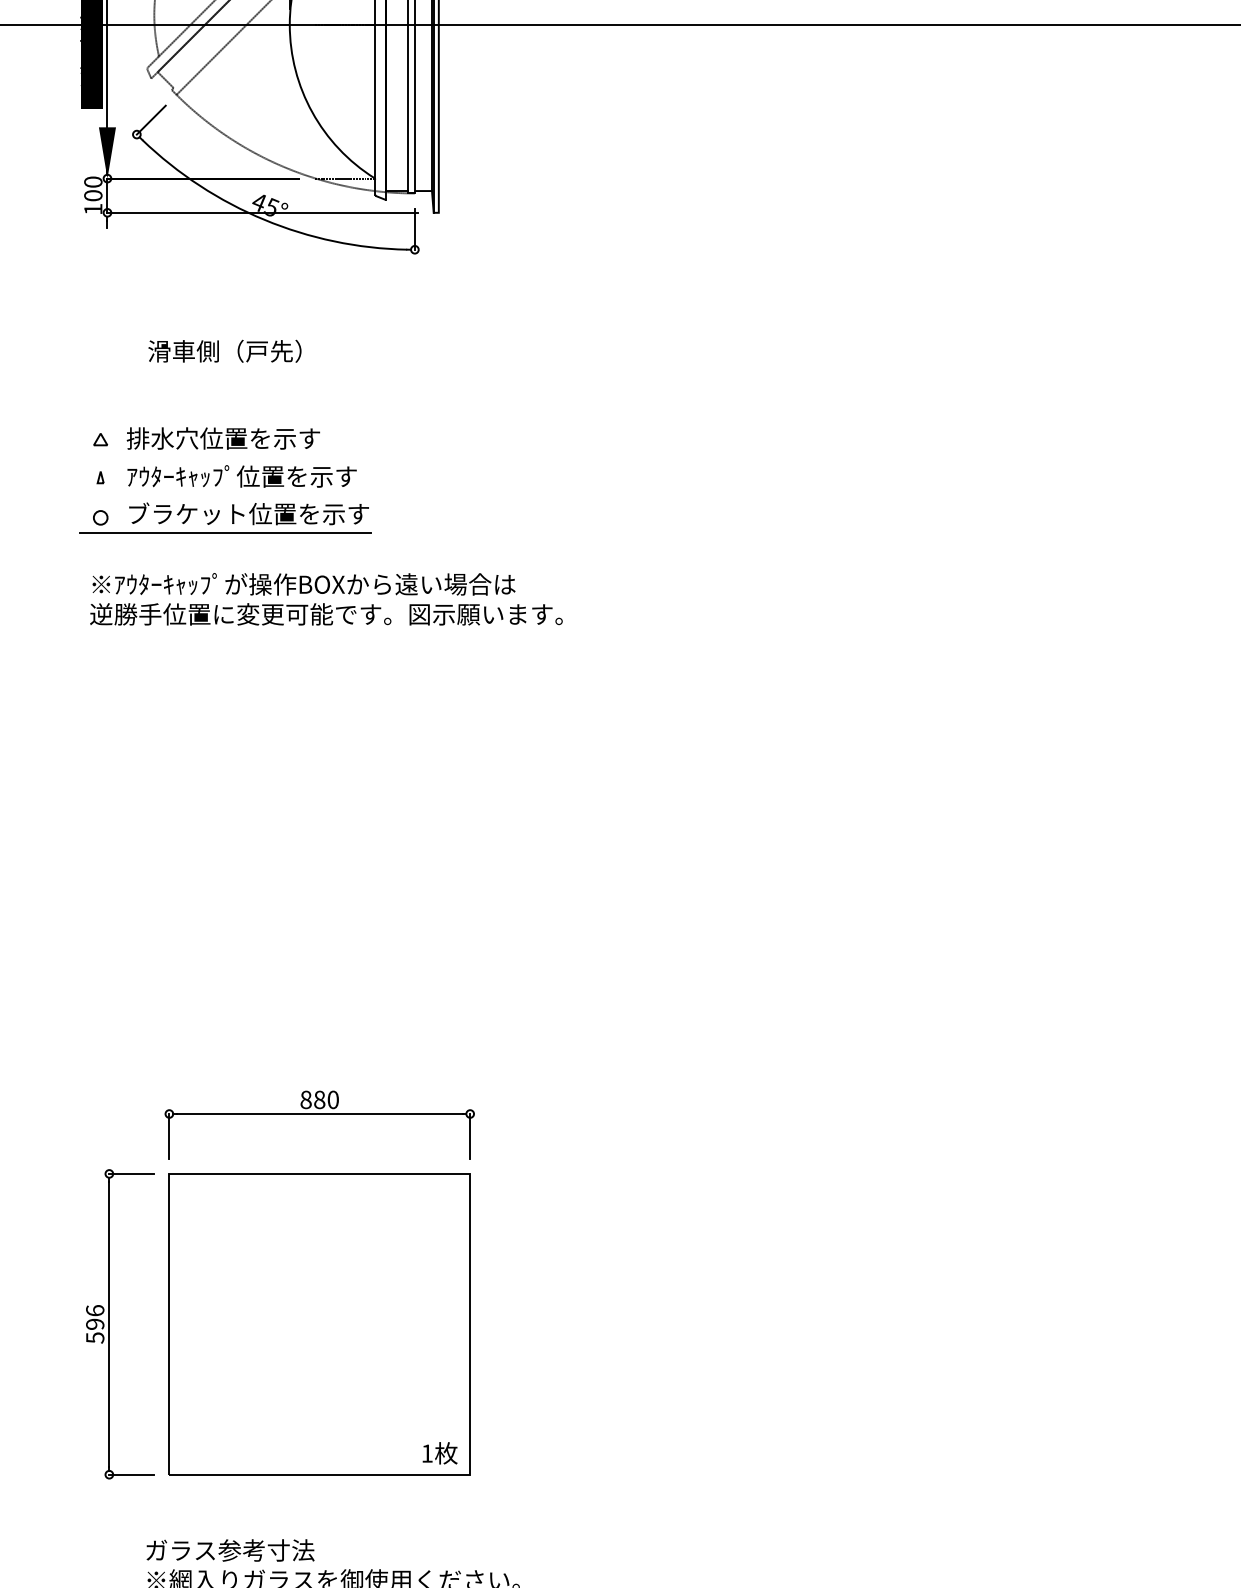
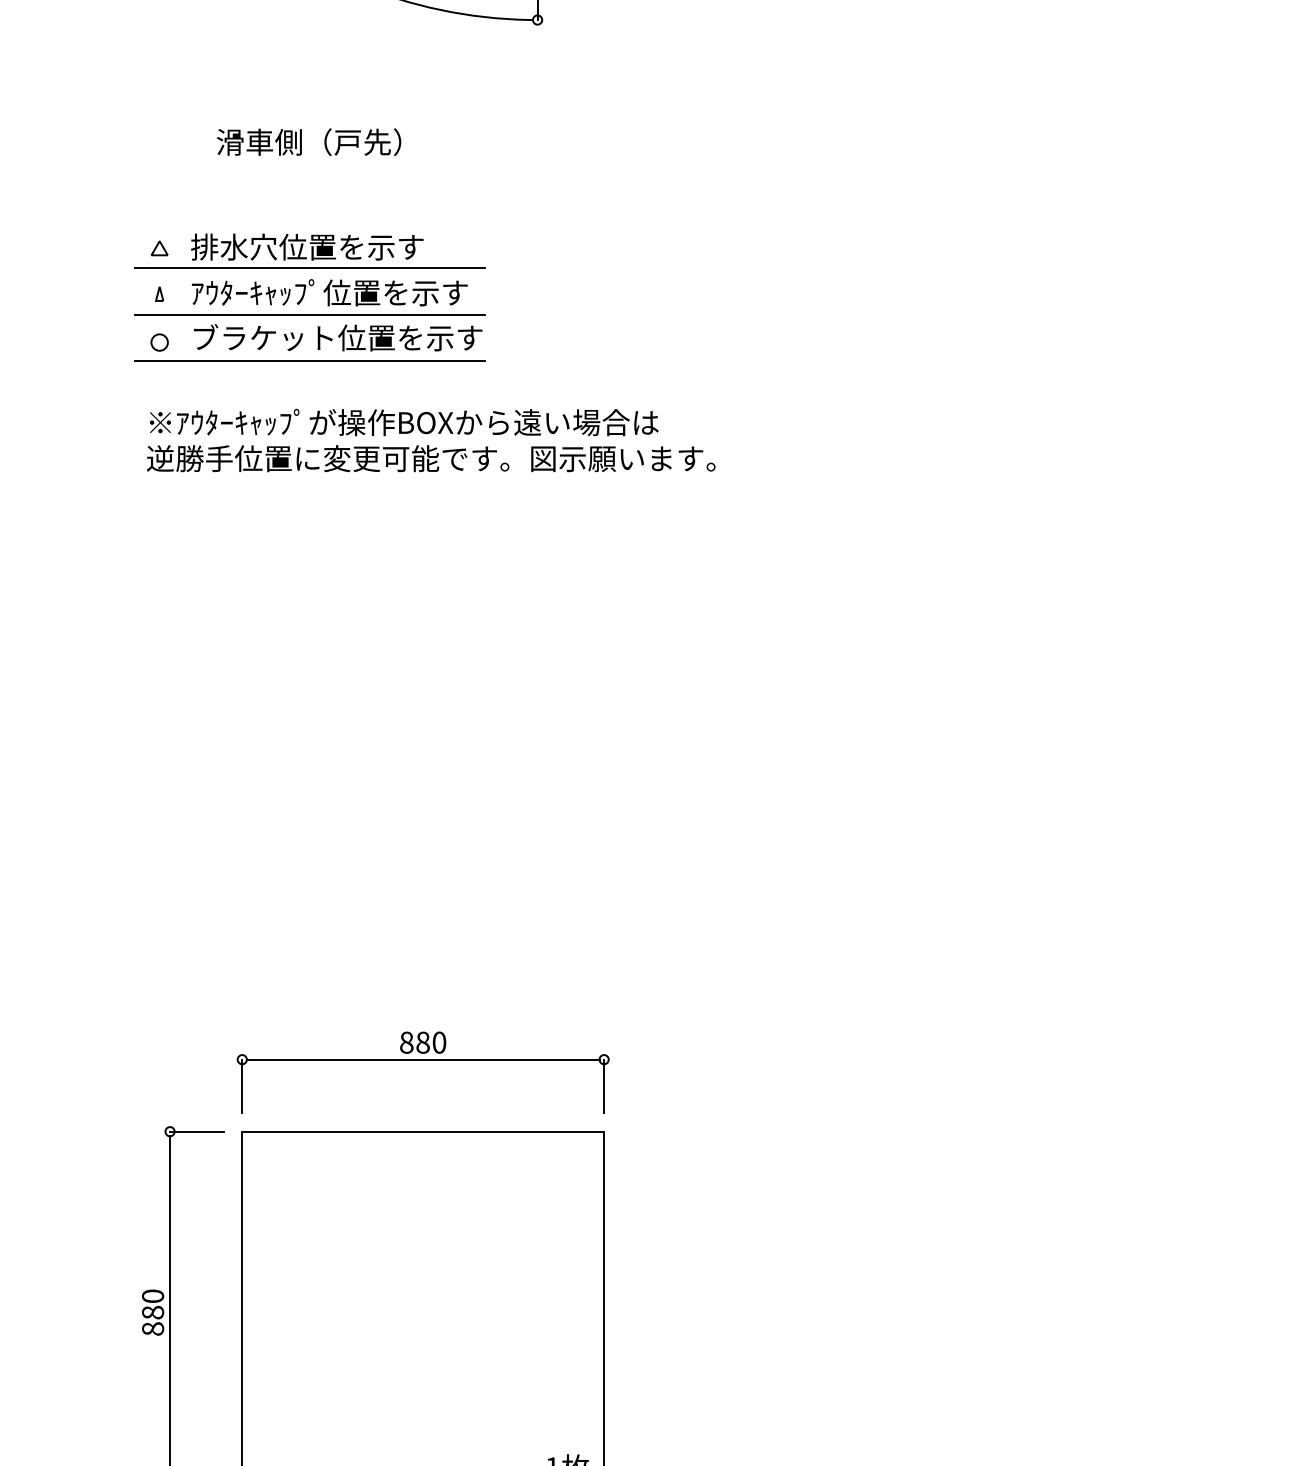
line: (225, 455) -> (309, 267), added
line: (225, 495) -> (309, 315), added
text: (95, 1324) -> (153, 1312), 596 -> 880

